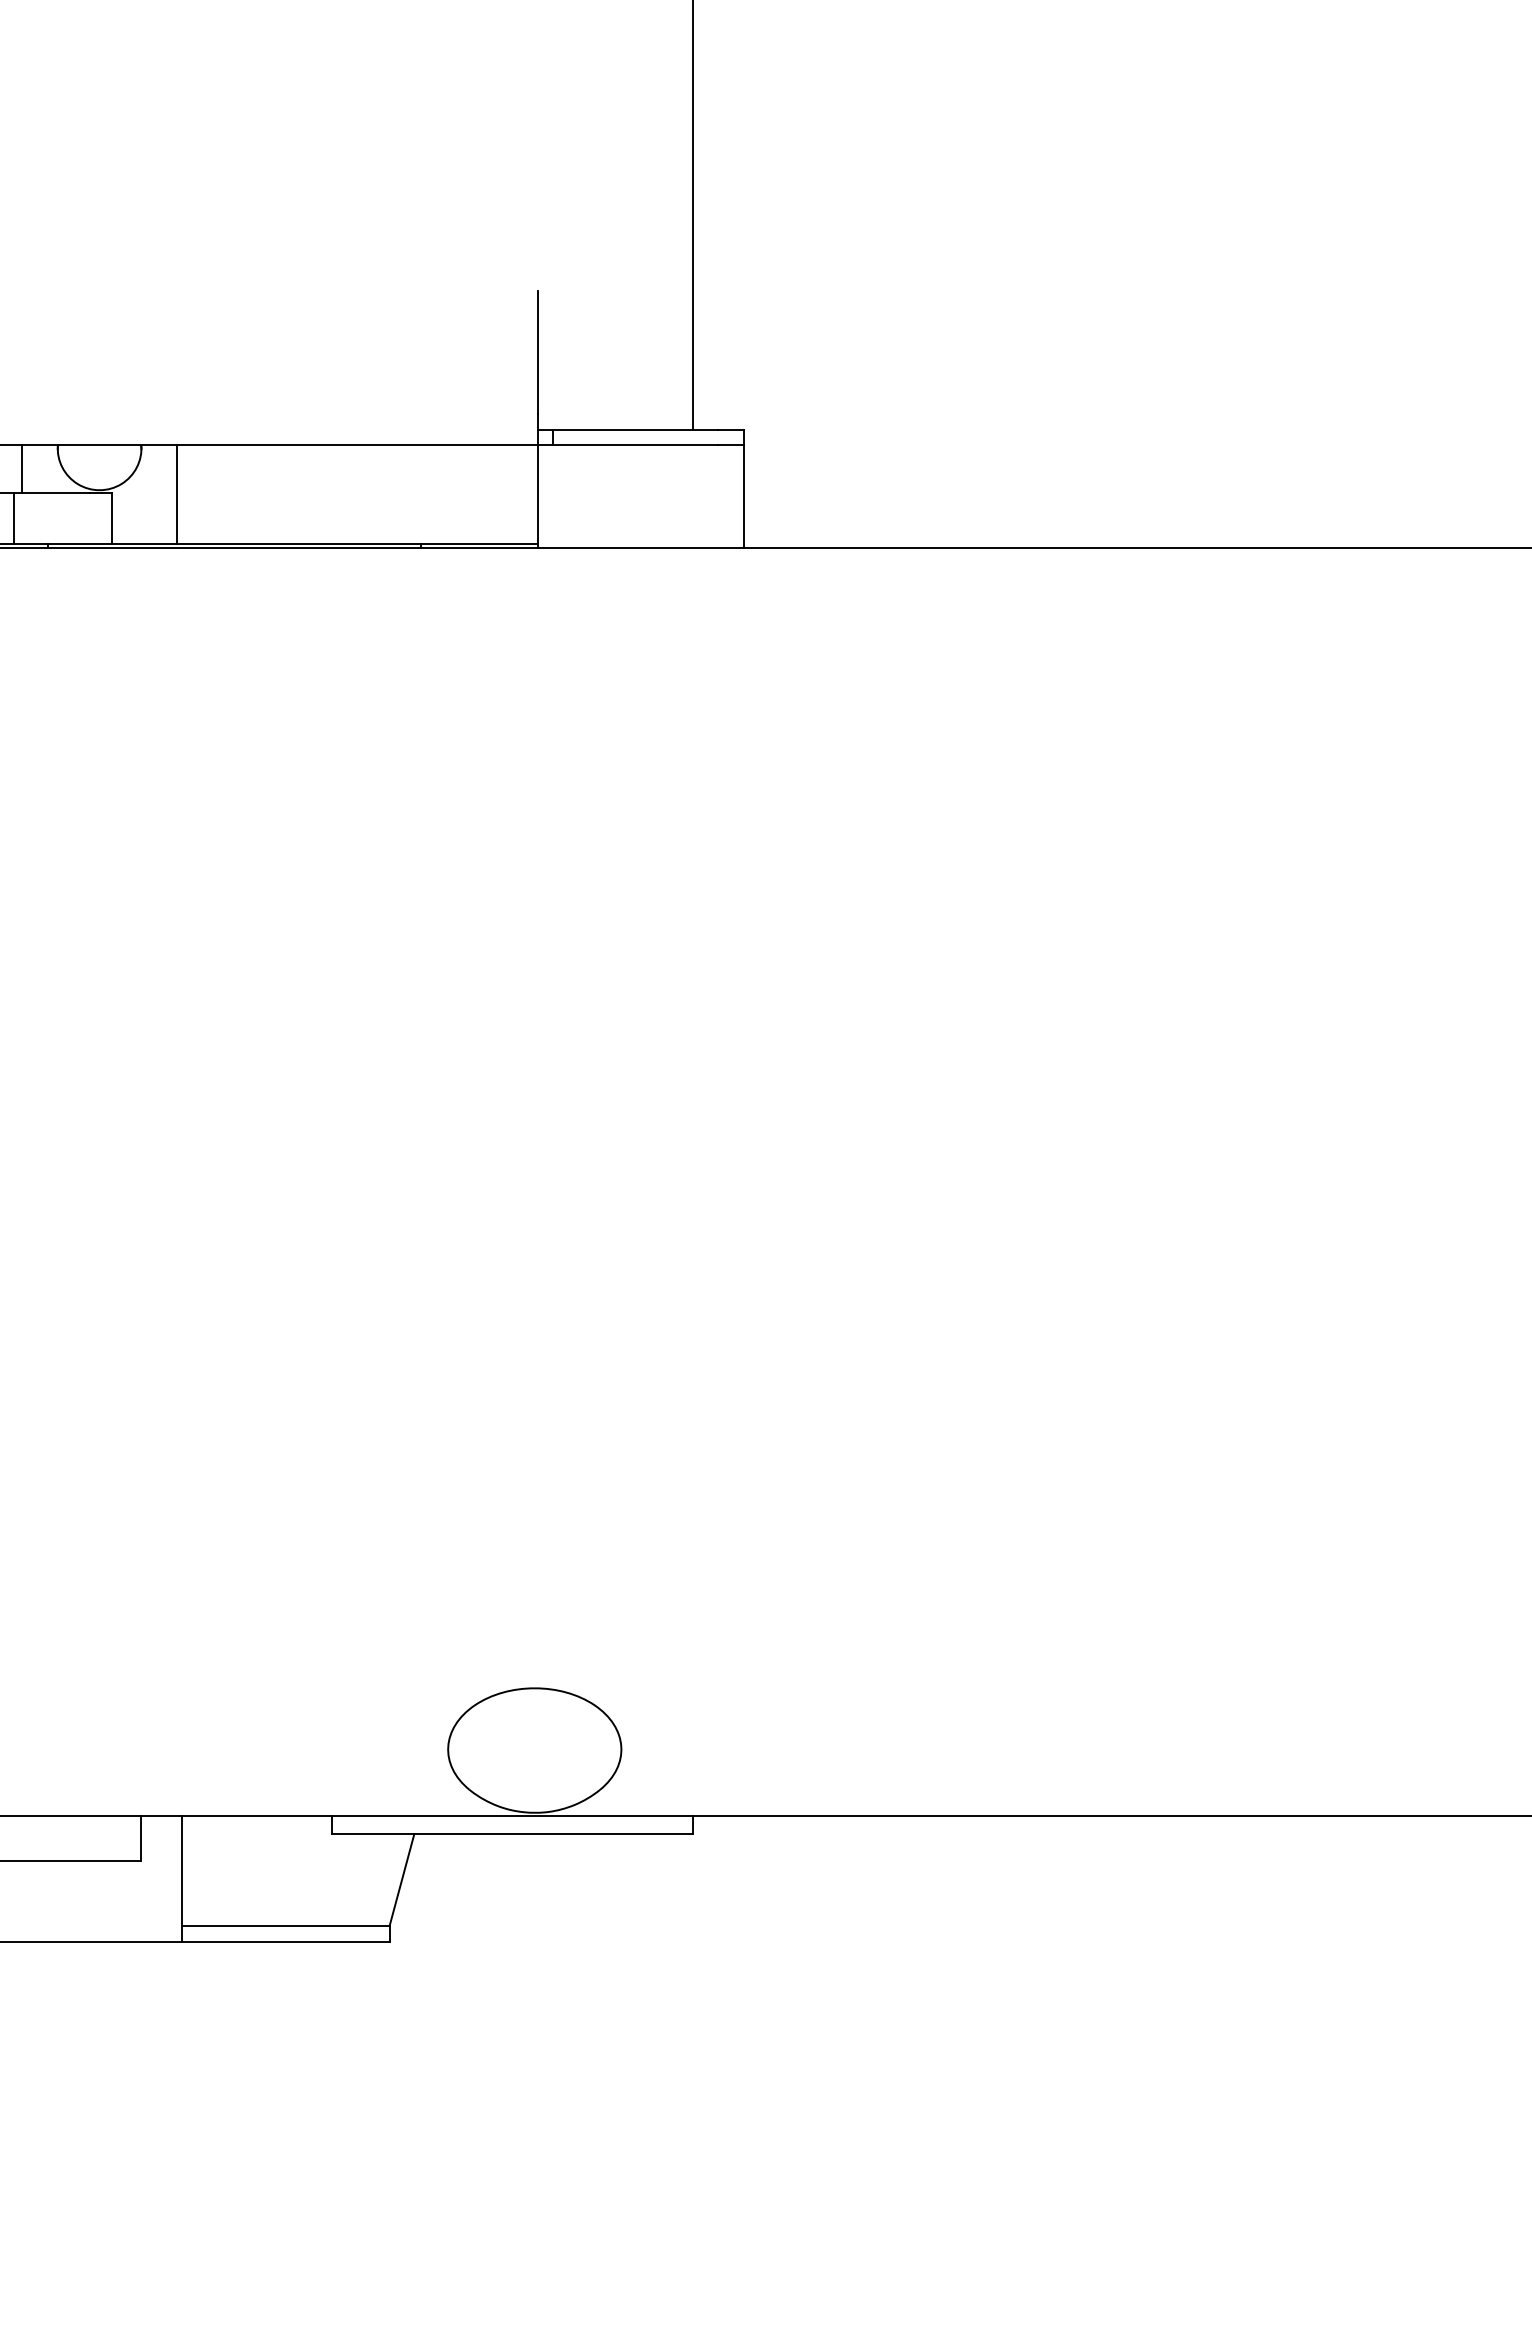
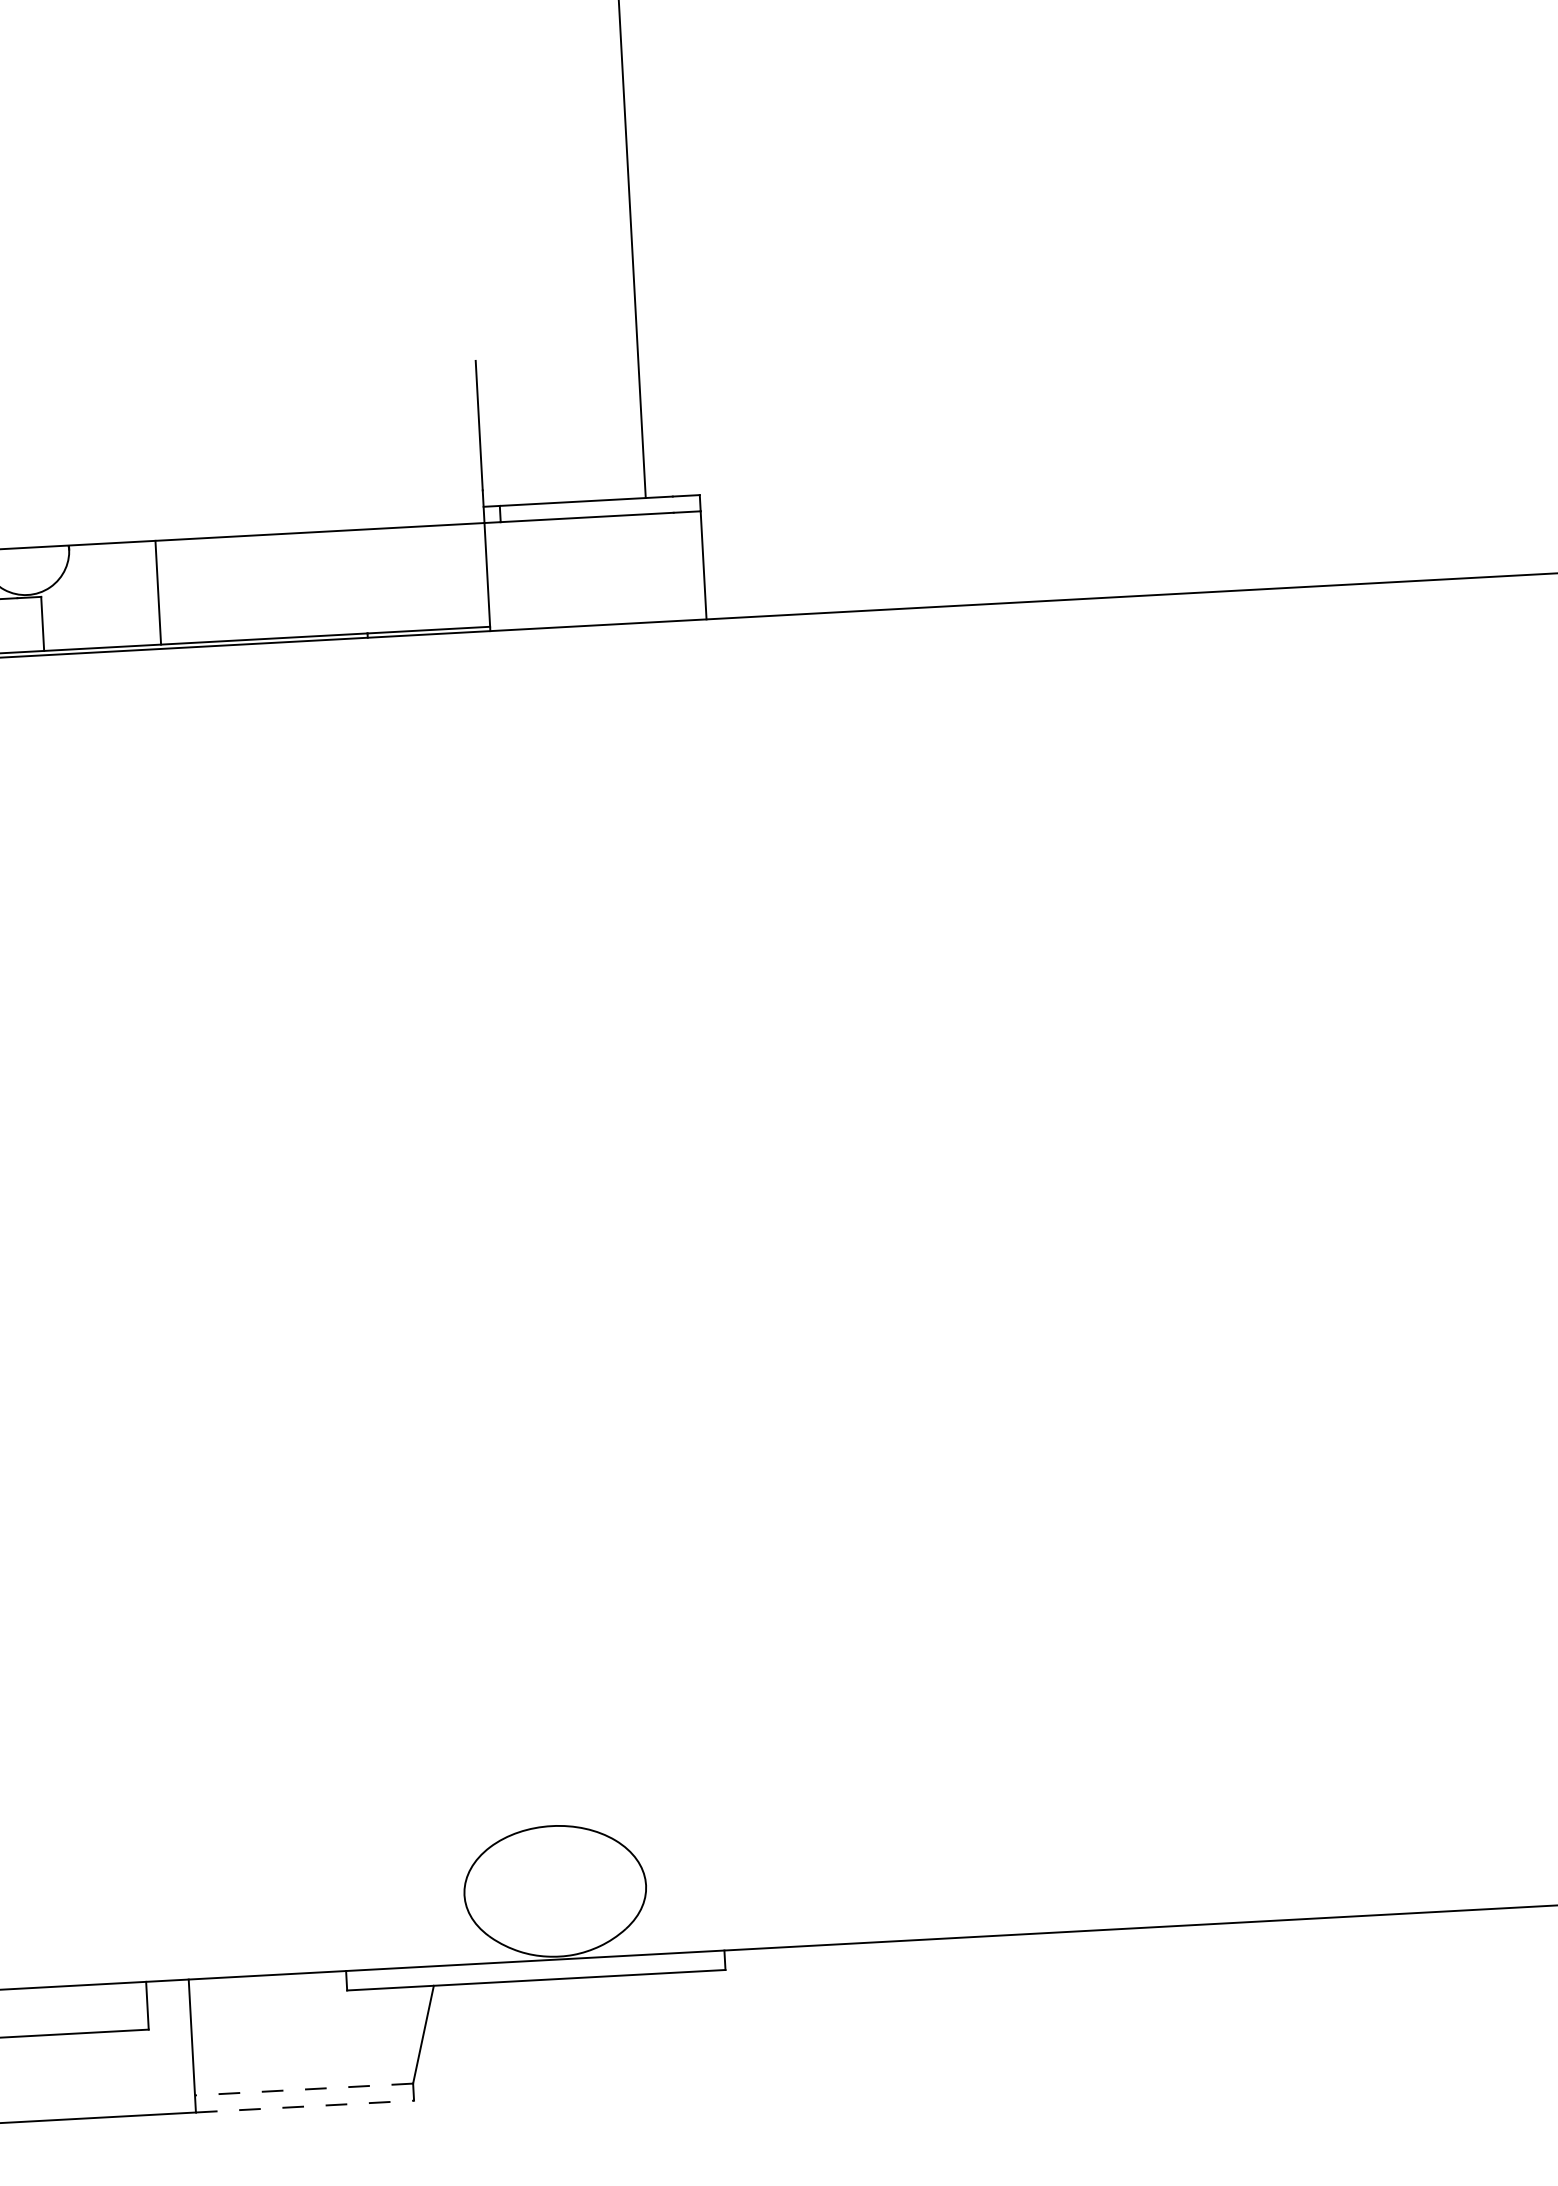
line: (176, 494) -> (157, 592), moved
line: (285, 1926) -> (304, 2089), solid -> dashed
line: (286, 1942) -> (306, 2106), solid -> dashed

